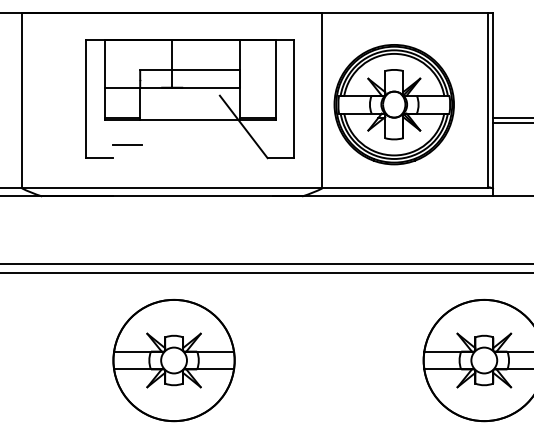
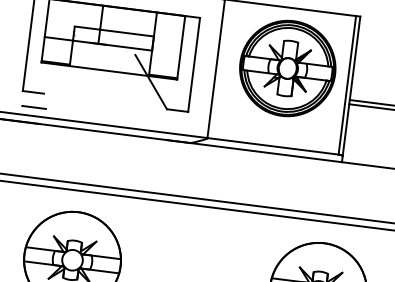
part: (393, 104) -> (287, 68), moved
line: (127, 144) -> (34, 107), moved

